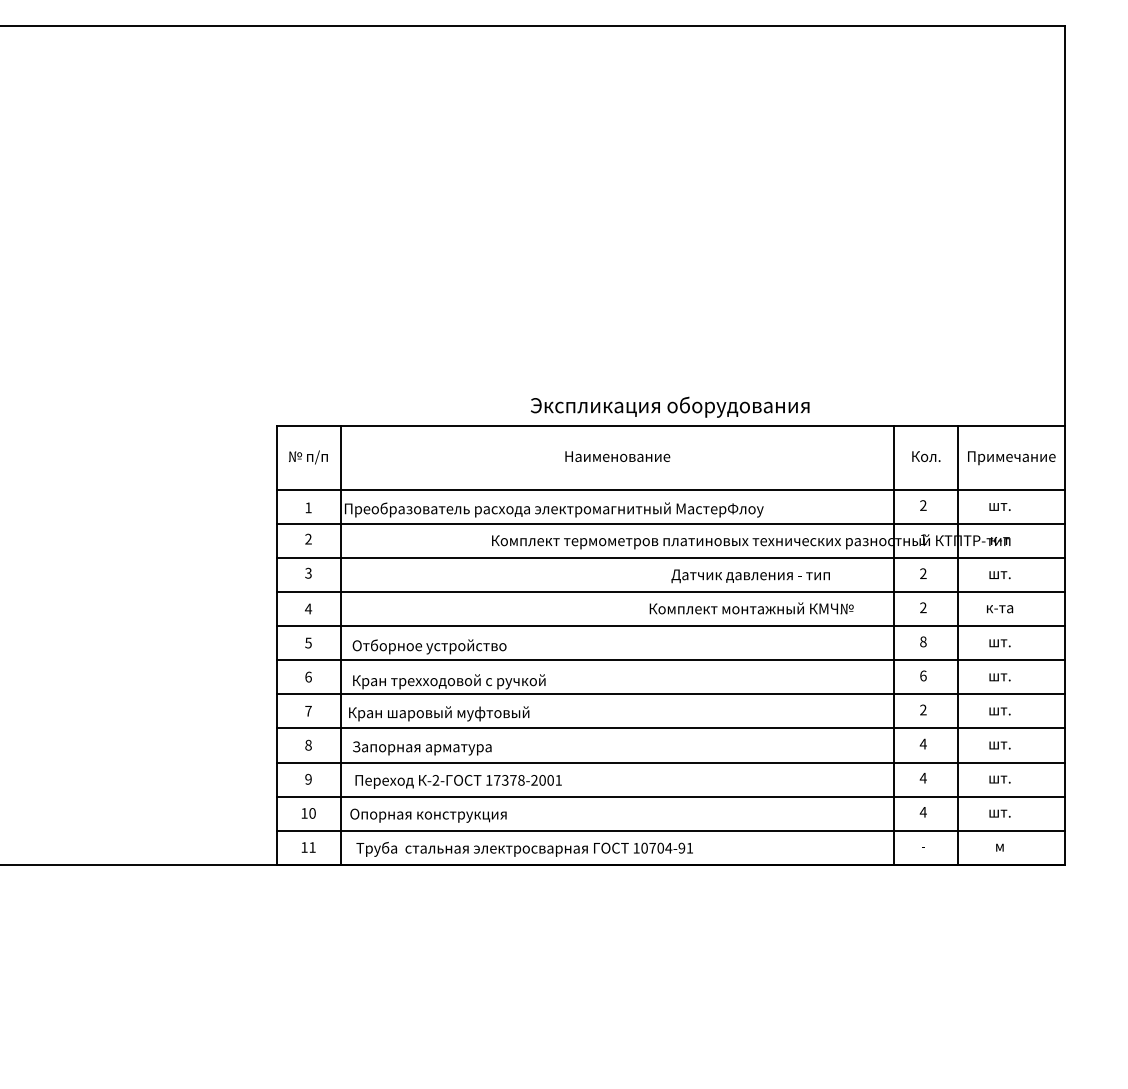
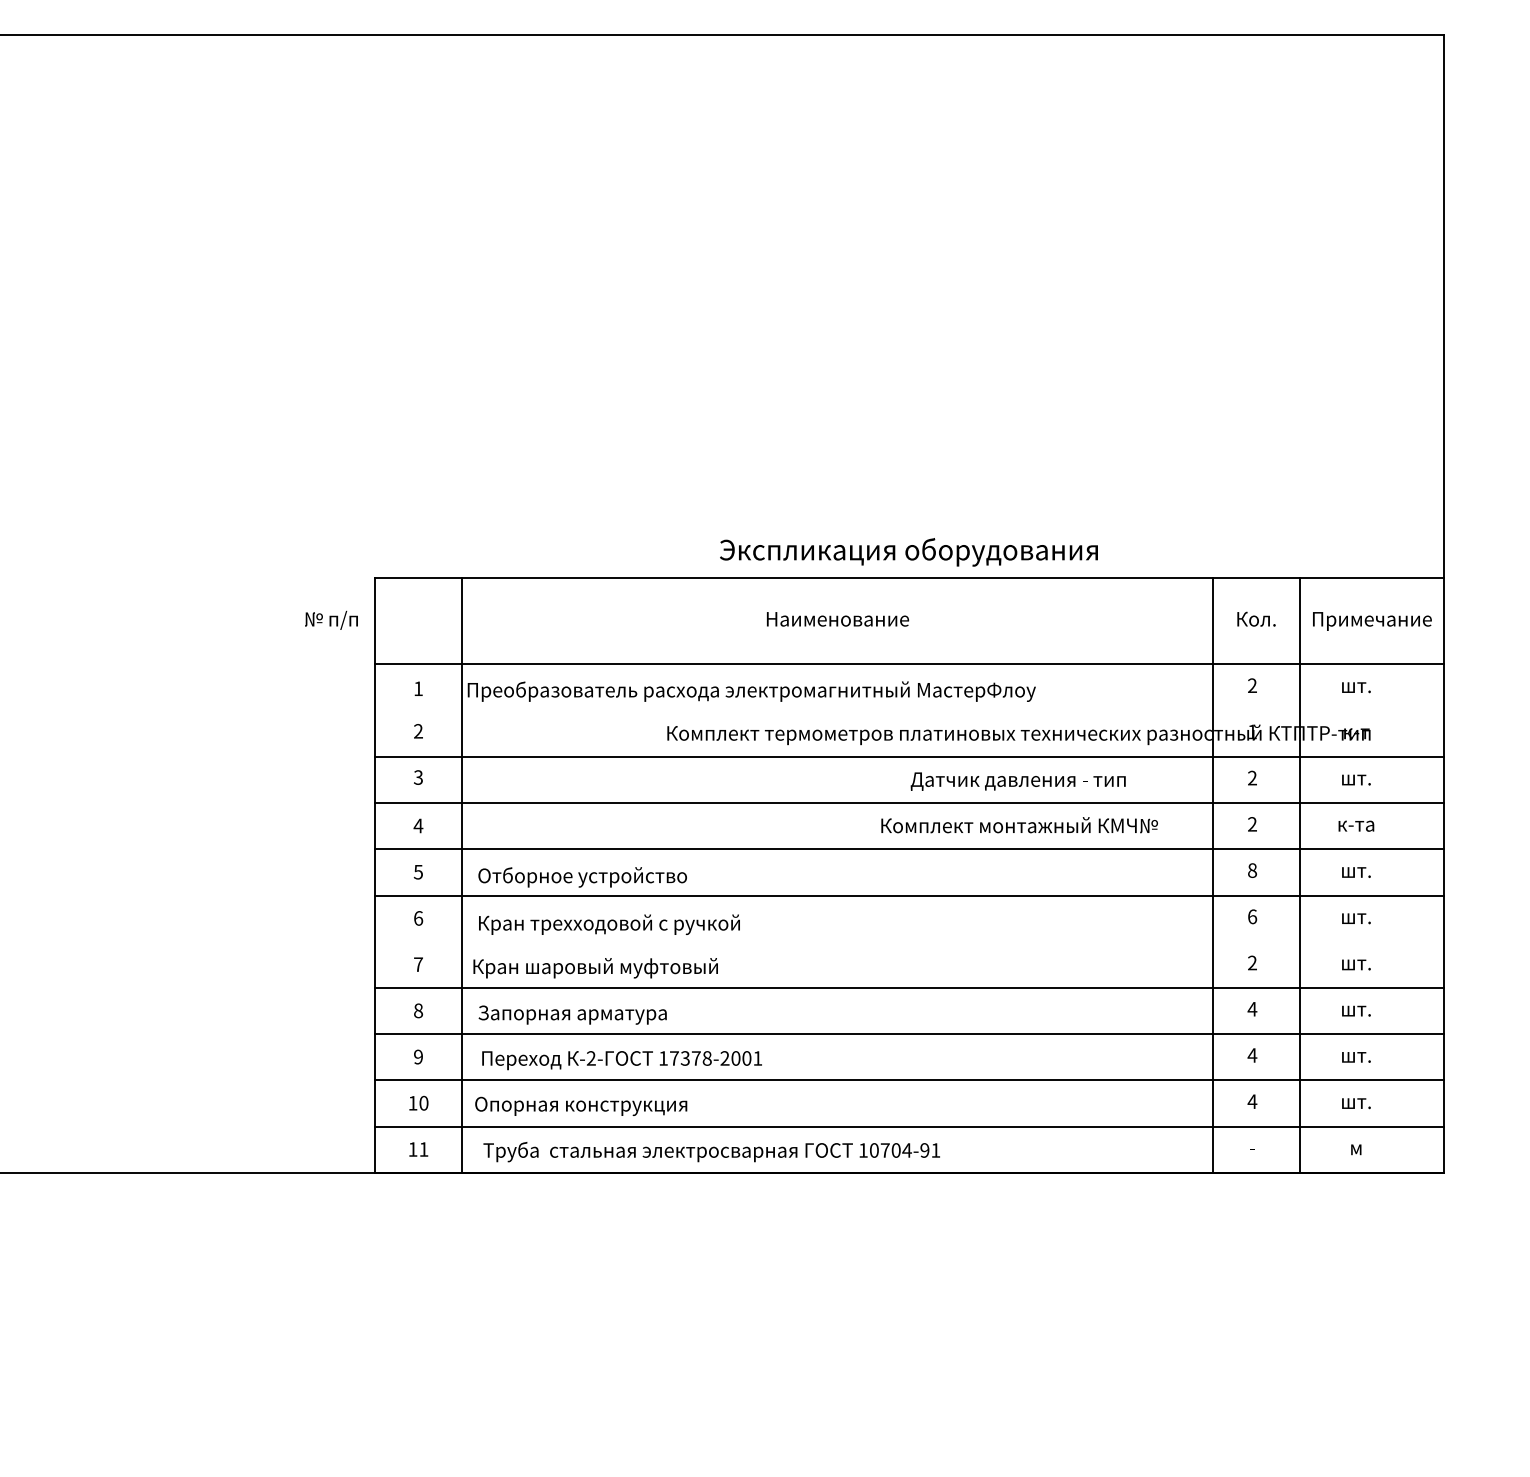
text: (308, 457) -> (331, 620), moved
line: (670, 524) -> (909, 711), removed
line: (670, 694) -> (909, 941), removed

